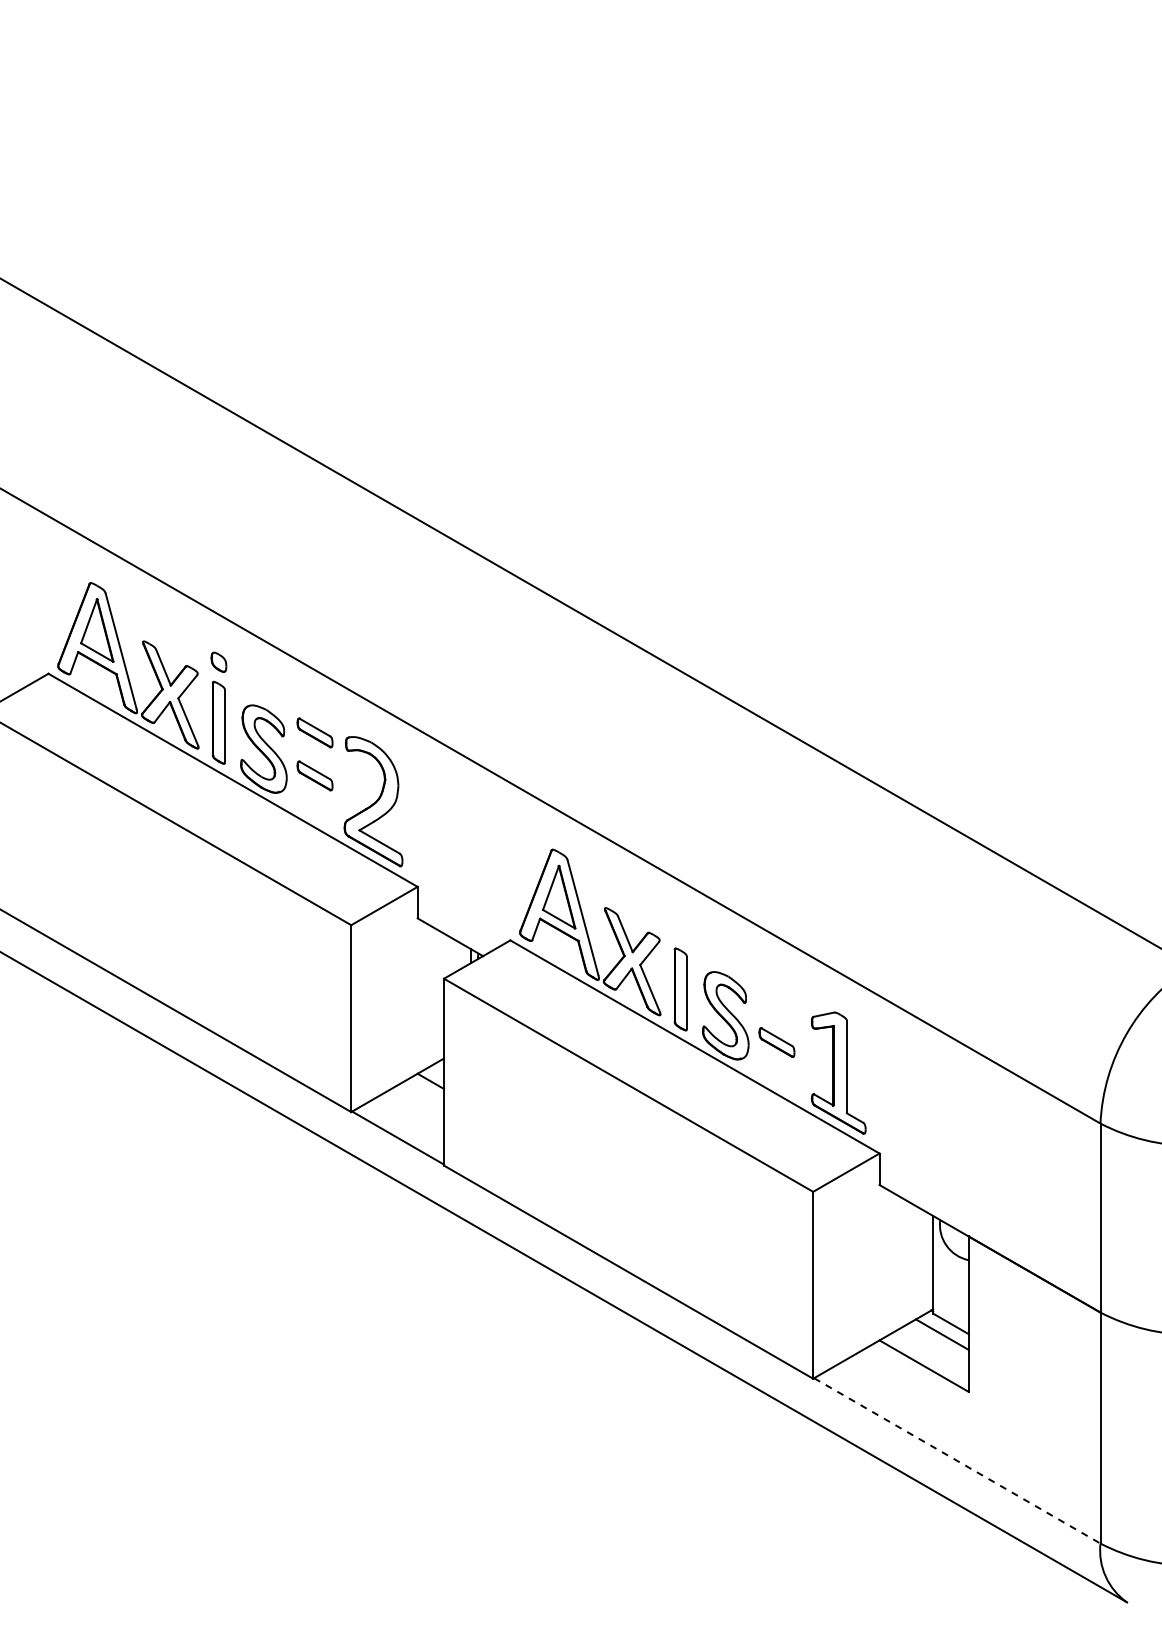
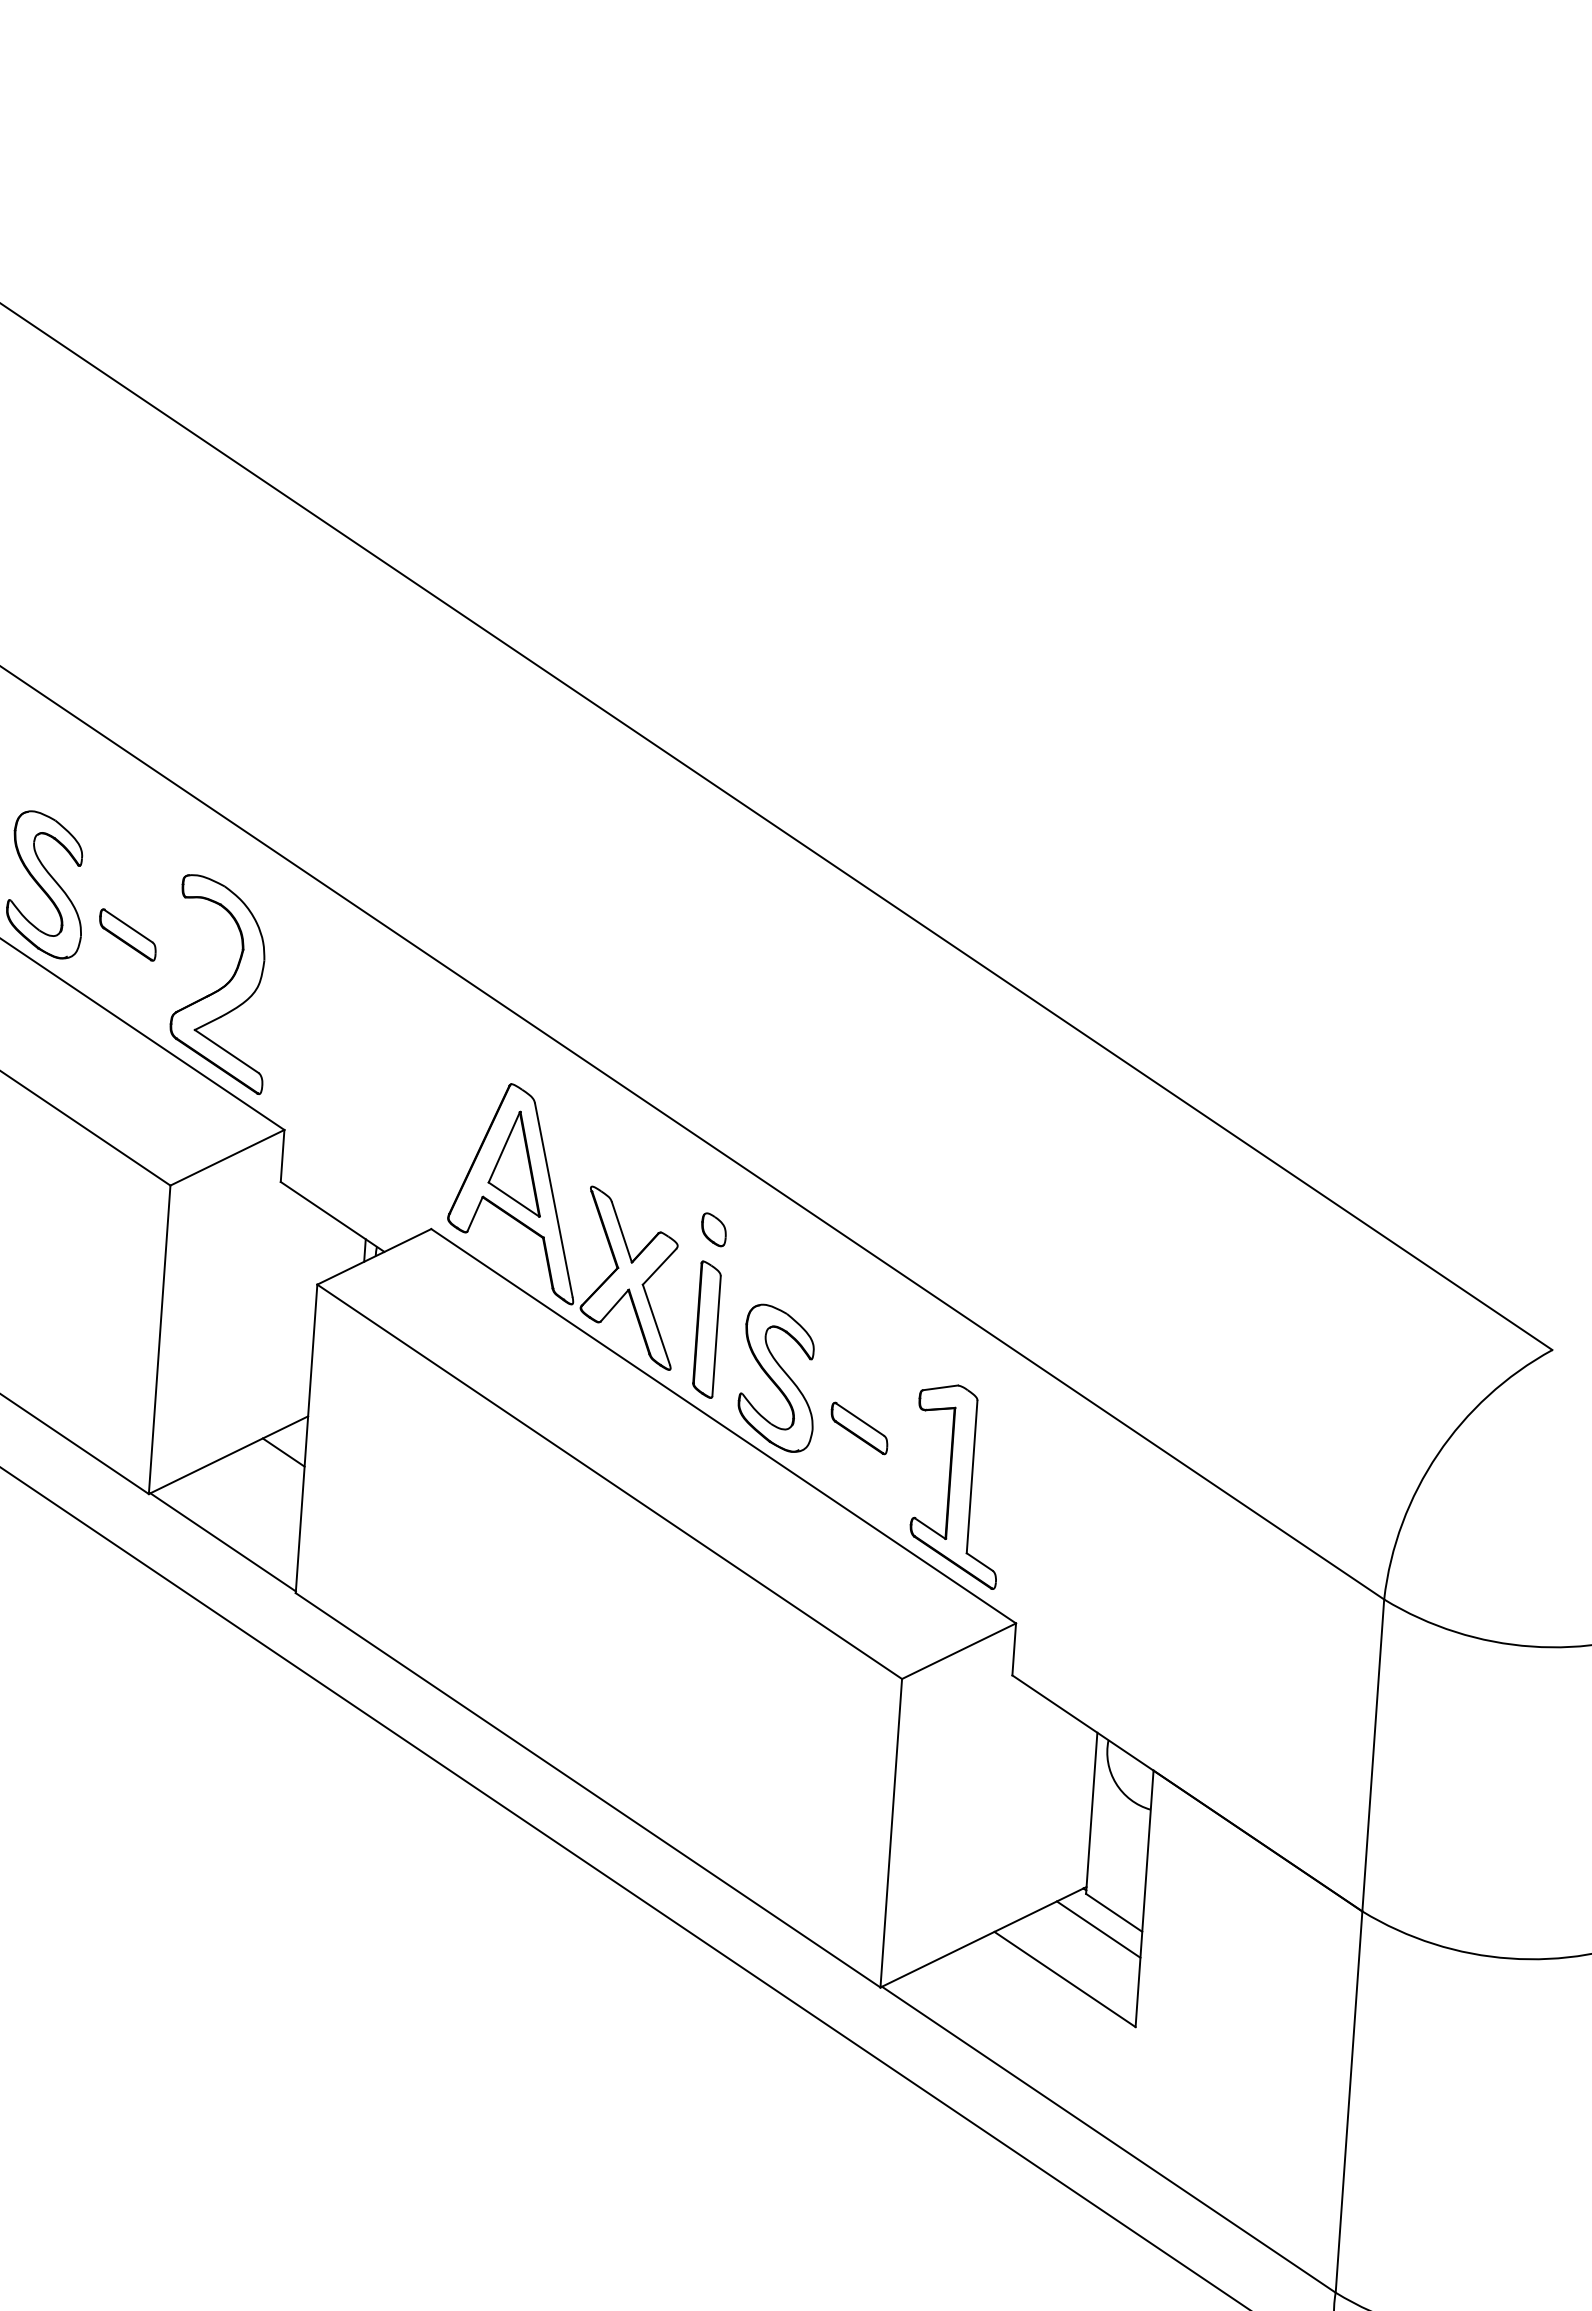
part: (314, 732) -> (131, 863), removed
part: (680, 928) -> (713, 1229), added
line: (957, 1461) -> (1109, 2140), dashed -> solid

